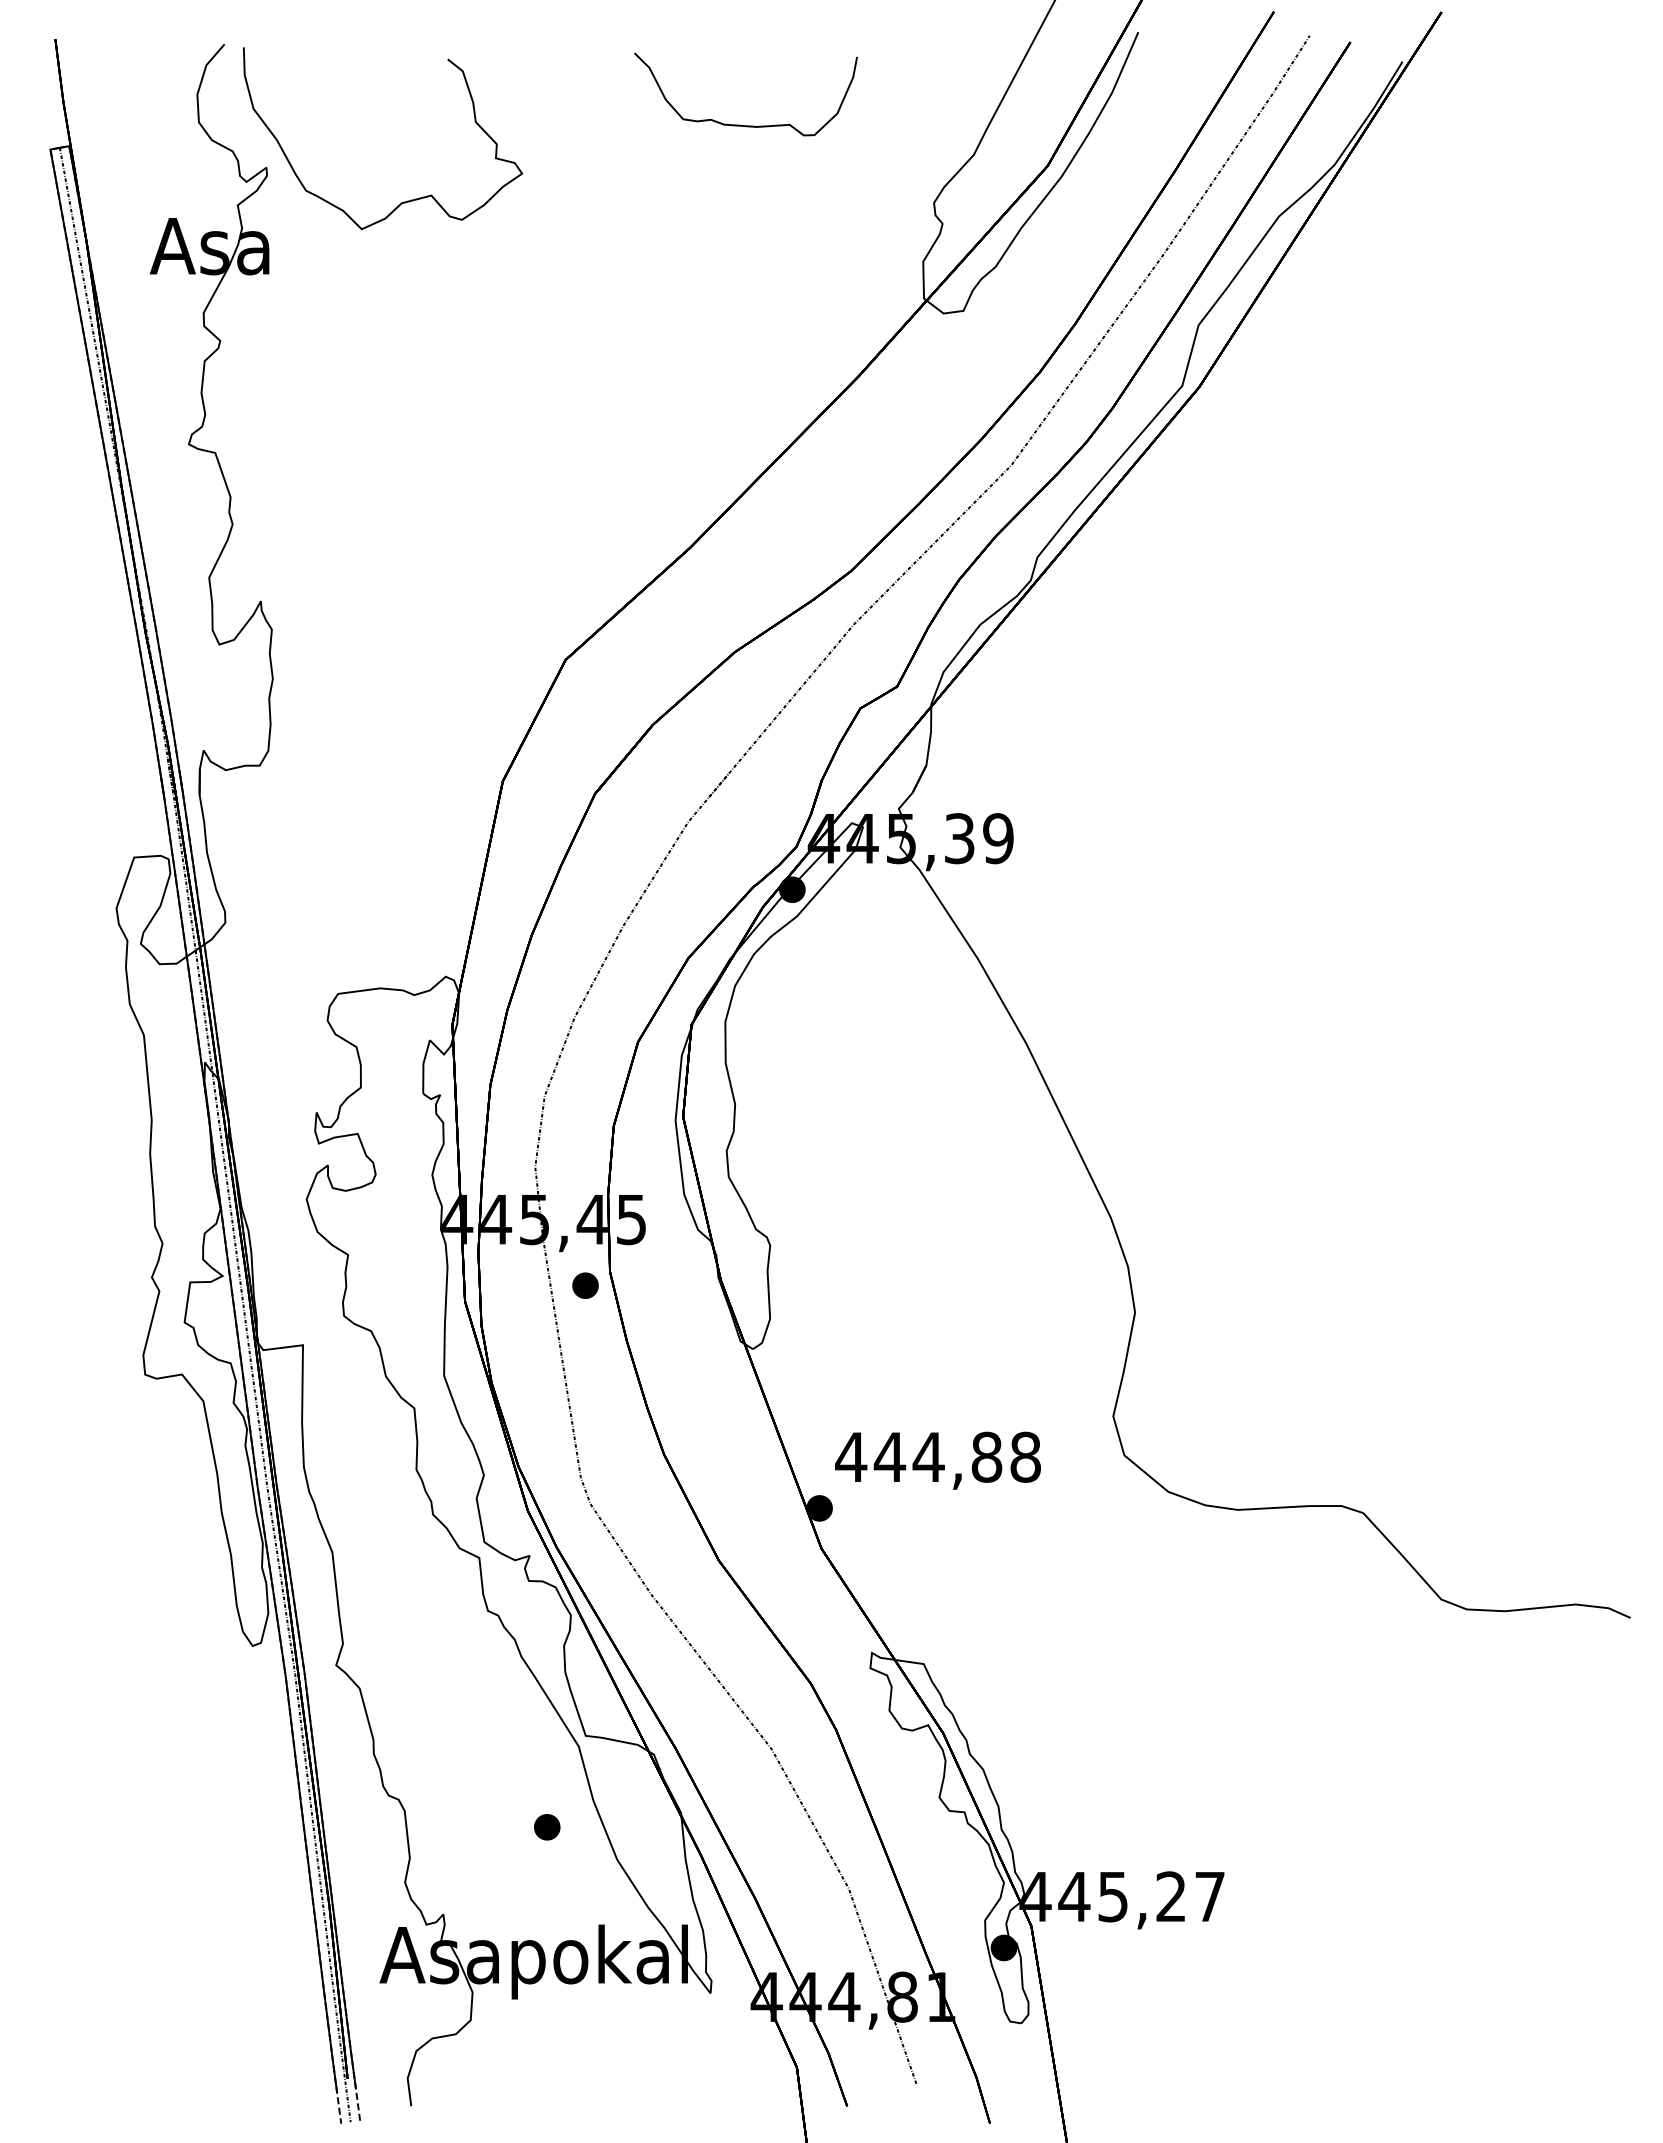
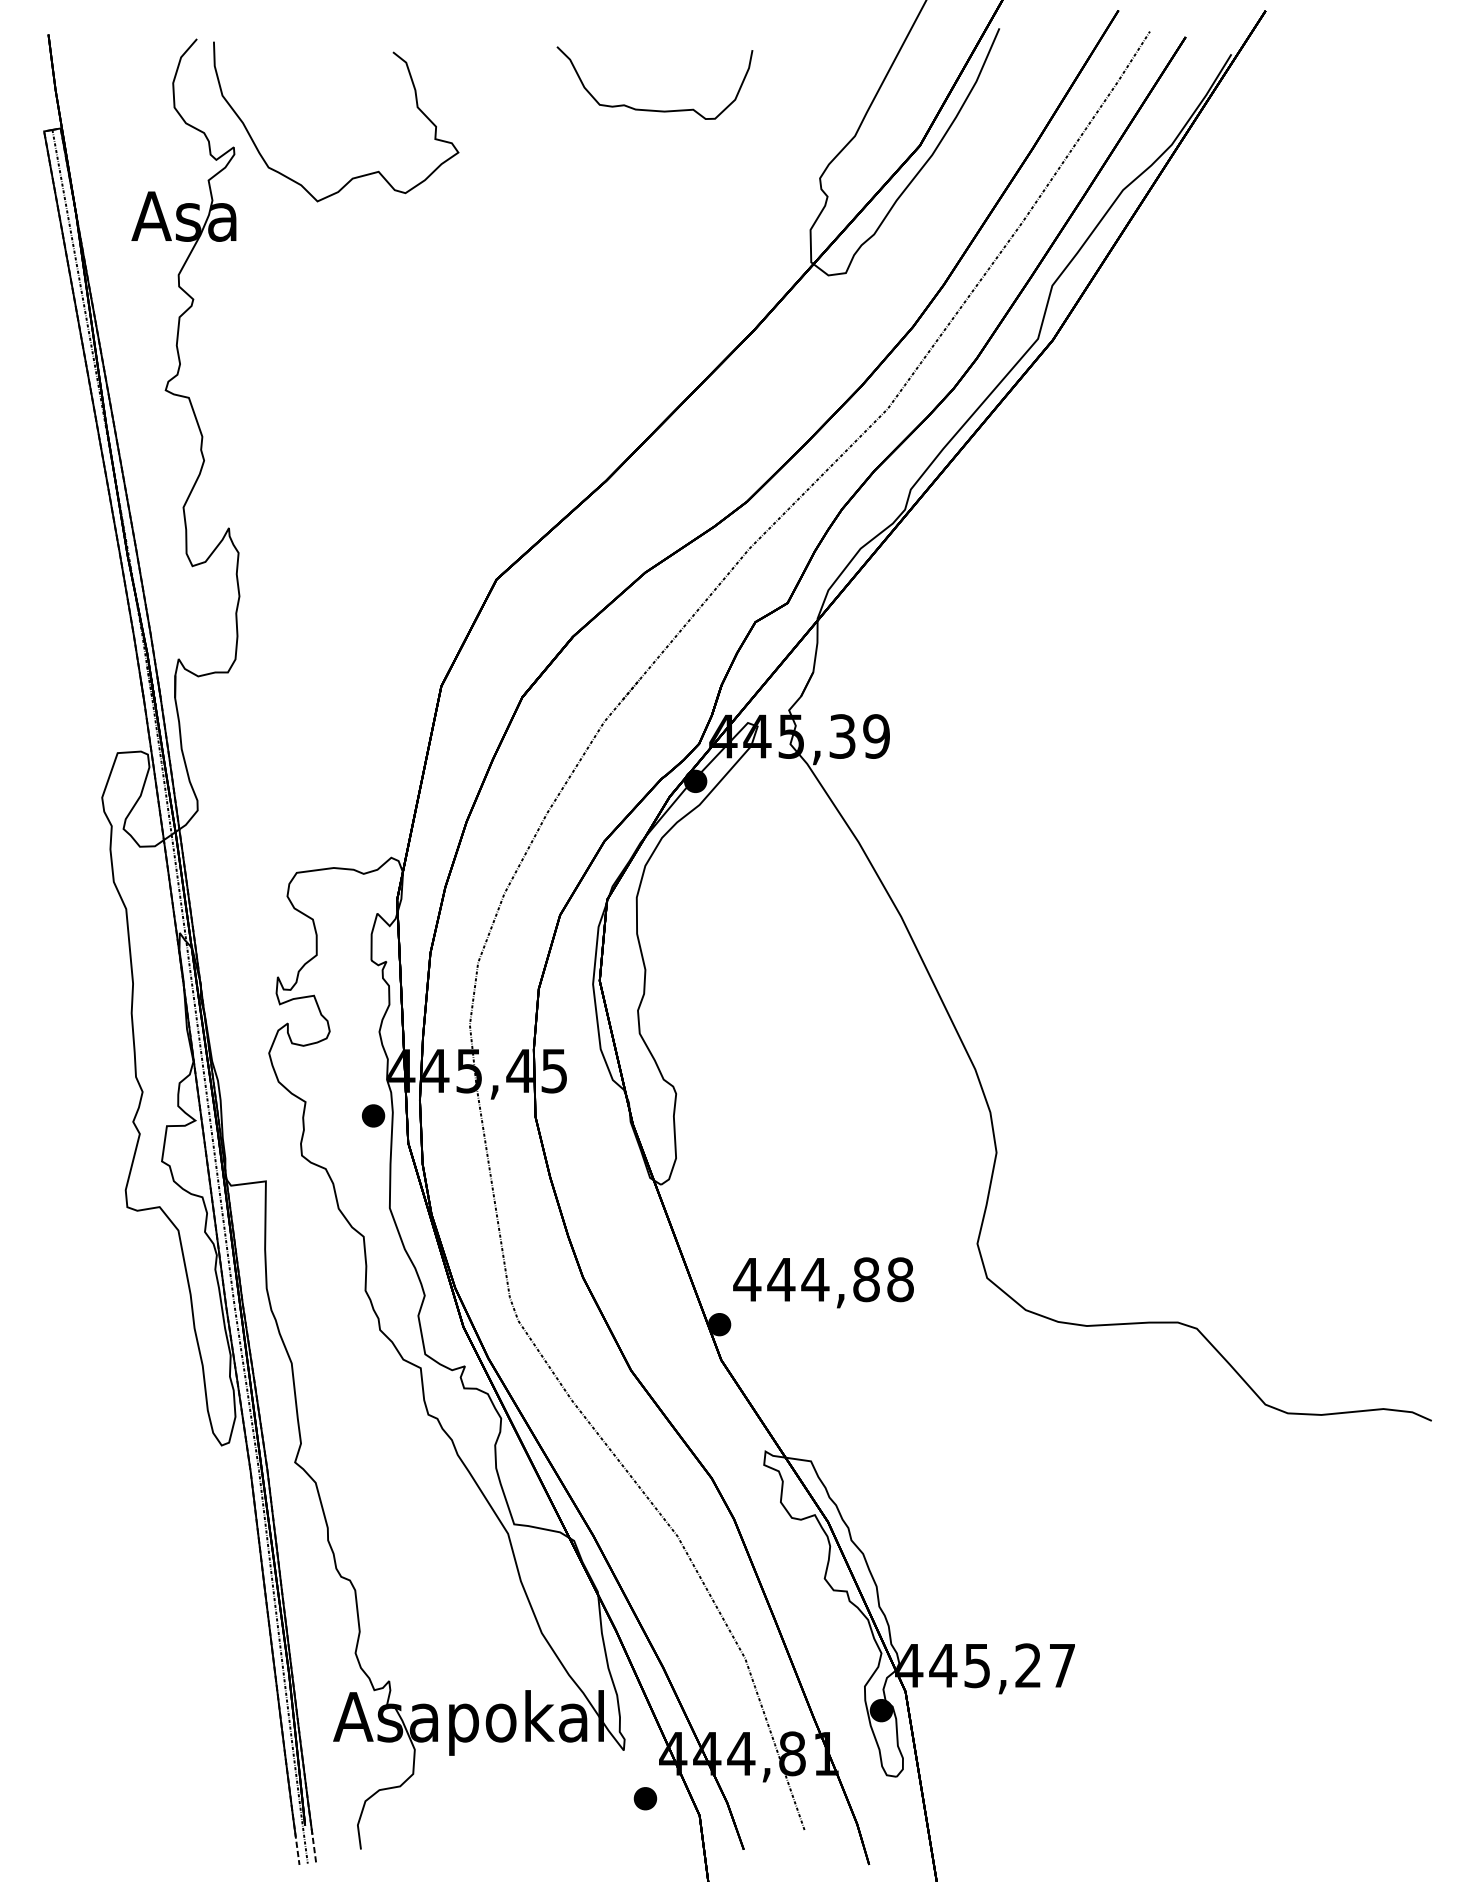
part: (585, 1285) -> (373, 1115), moved
part: (547, 1827) -> (645, 1798), moved

